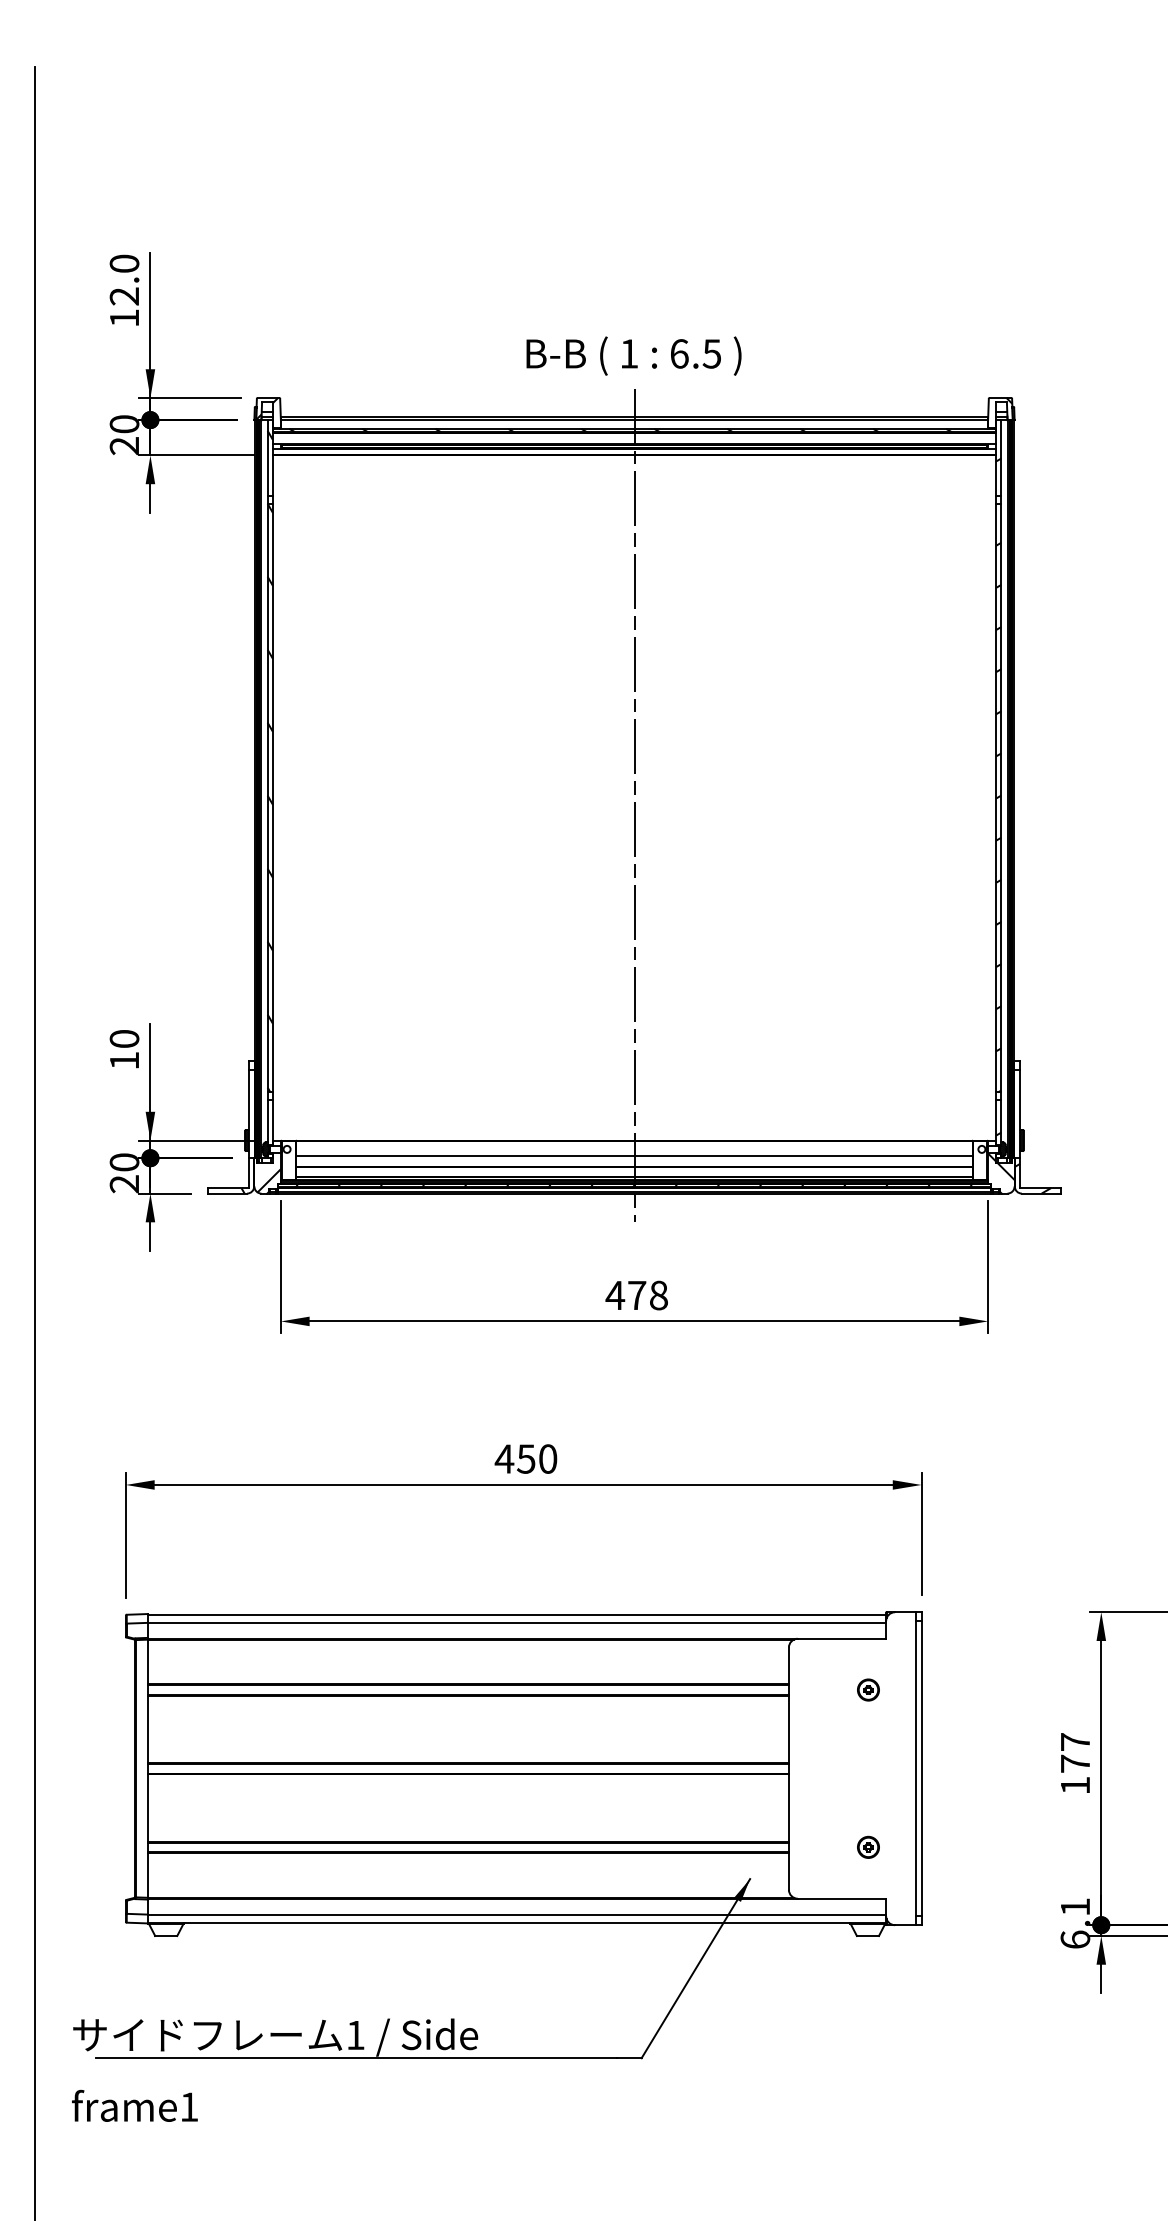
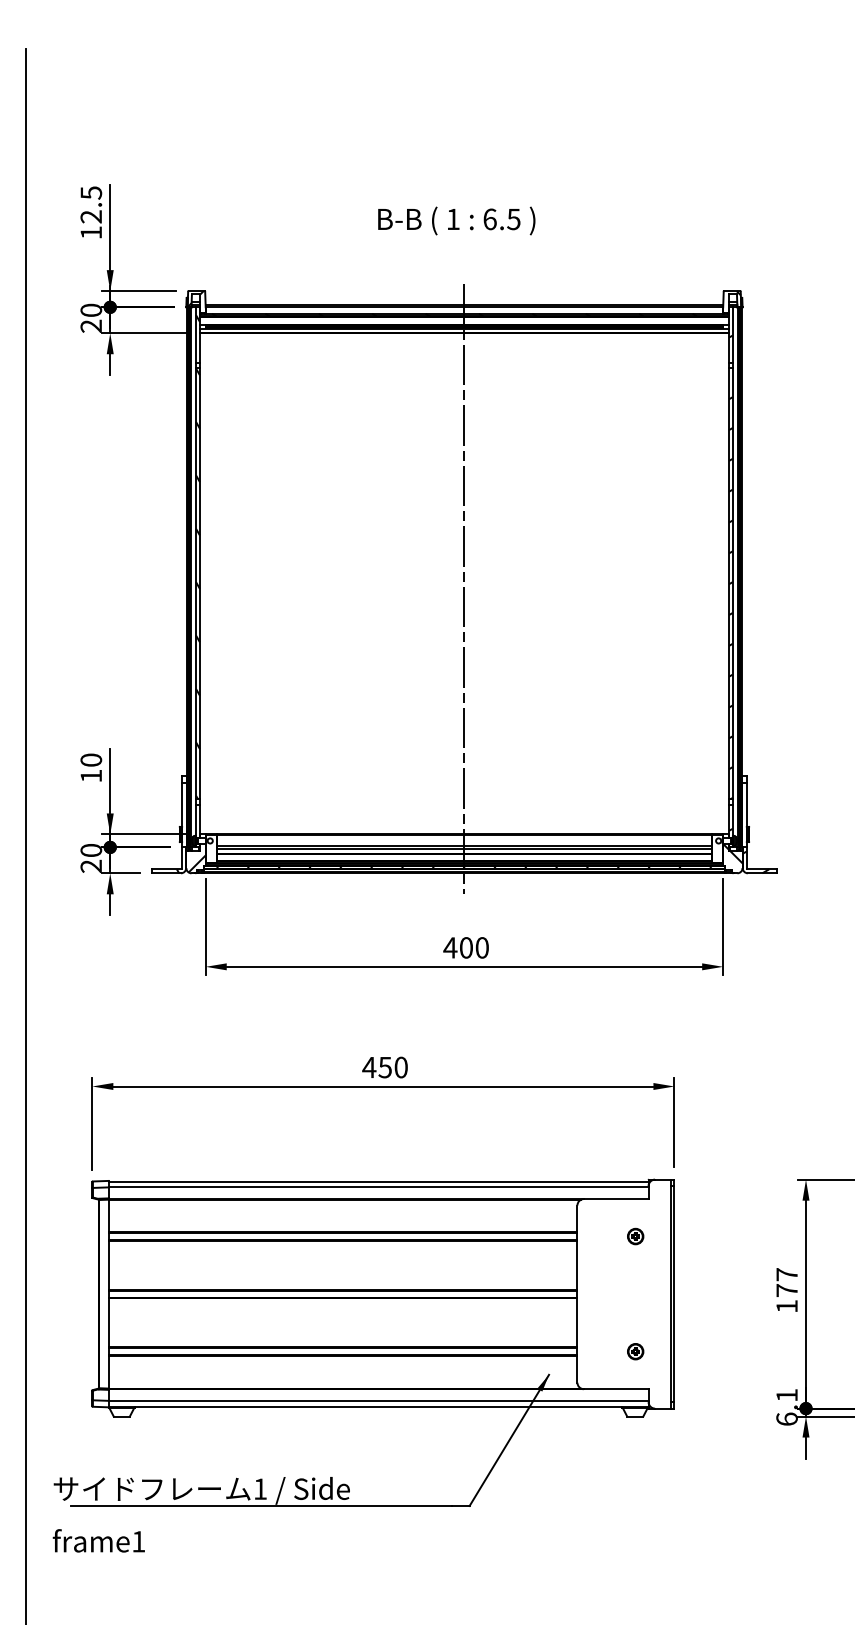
text: (124, 263) -> (91, 192), 12.0 -> 12.5
text: (633, 355) -> (456, 220), moved
line: (634, 1160) -> (464, 849), added
text: (647, 1295) -> (473, 947), 478 -> 400

